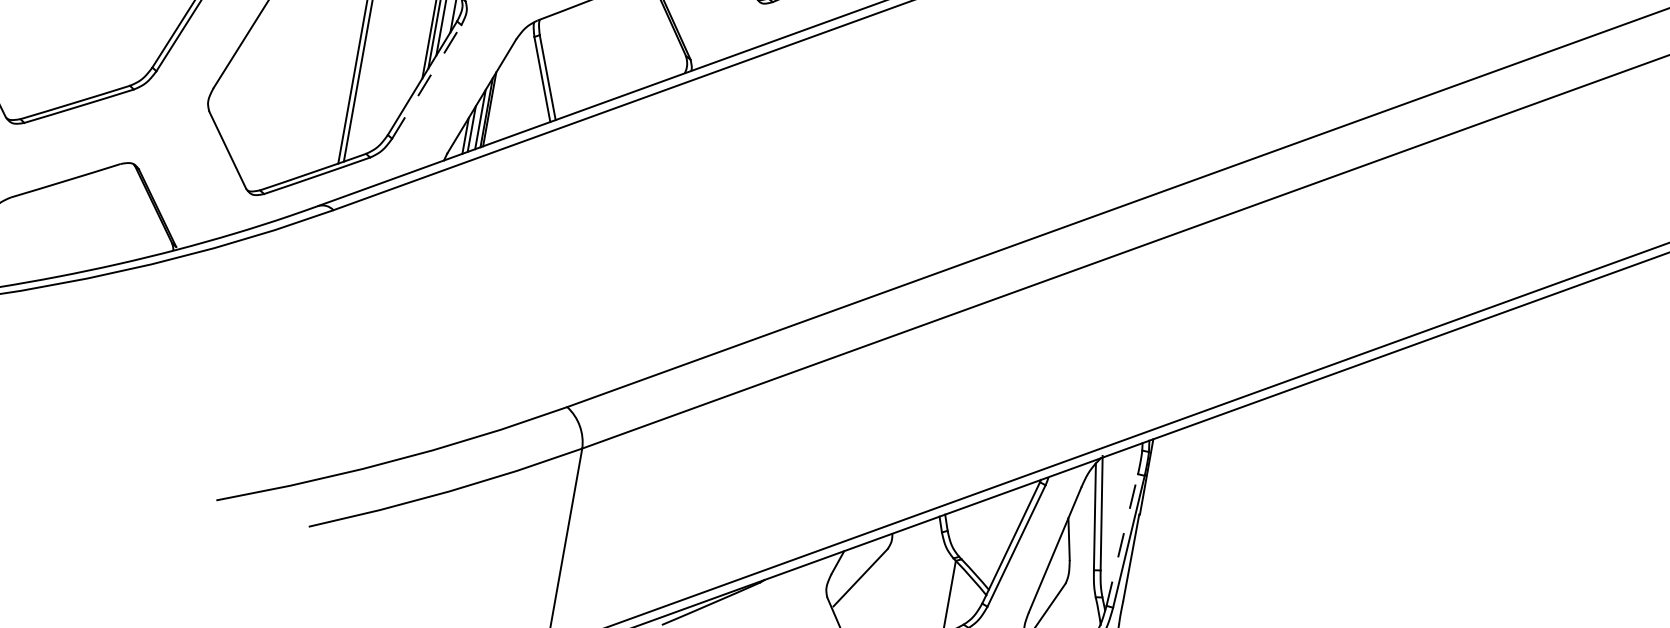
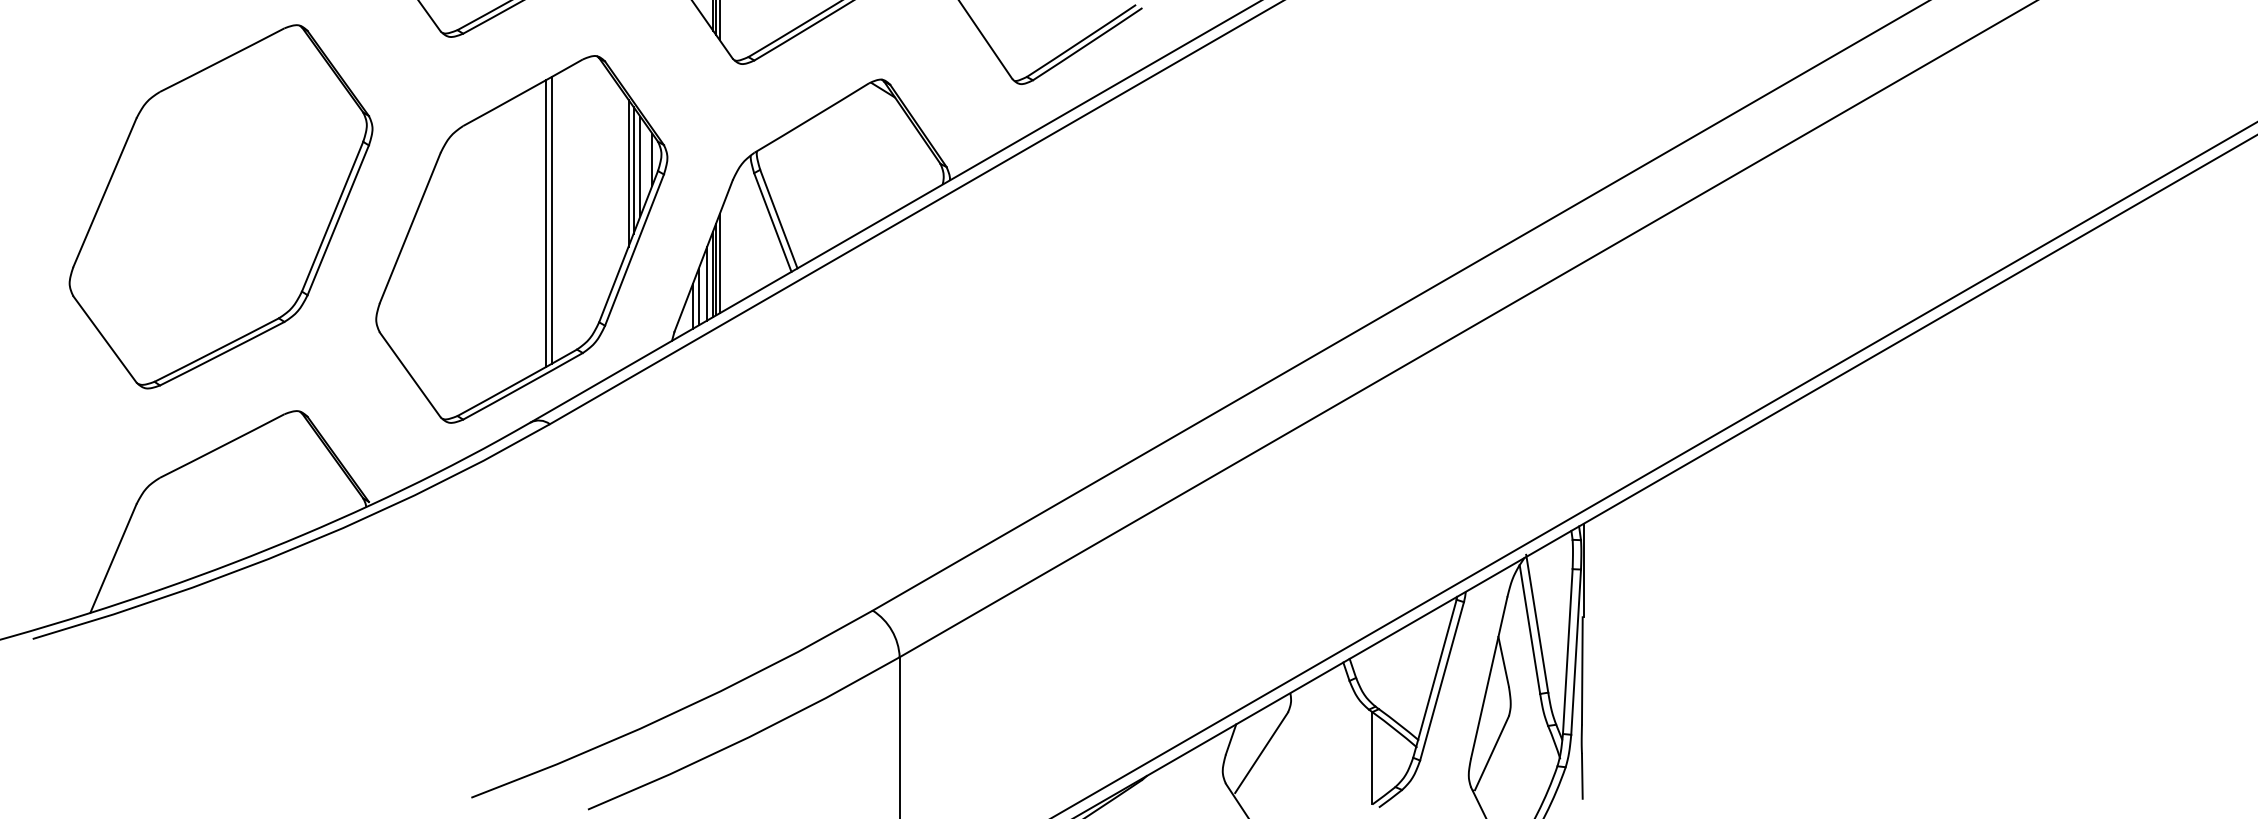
line: (426, 81) -> (634, 249), dashed -> solid
line: (493, 104) -> (719, 263), added
line: (1122, 539) -> (1567, 651), dashed -> solid

